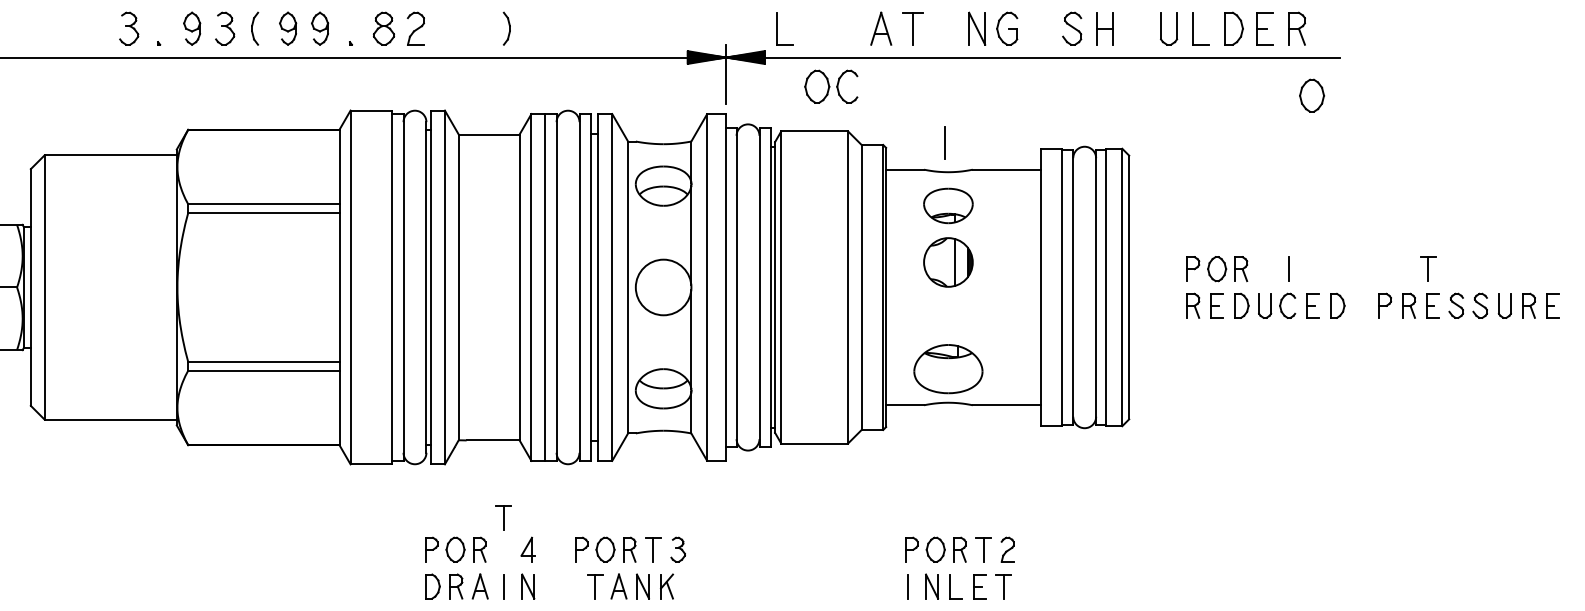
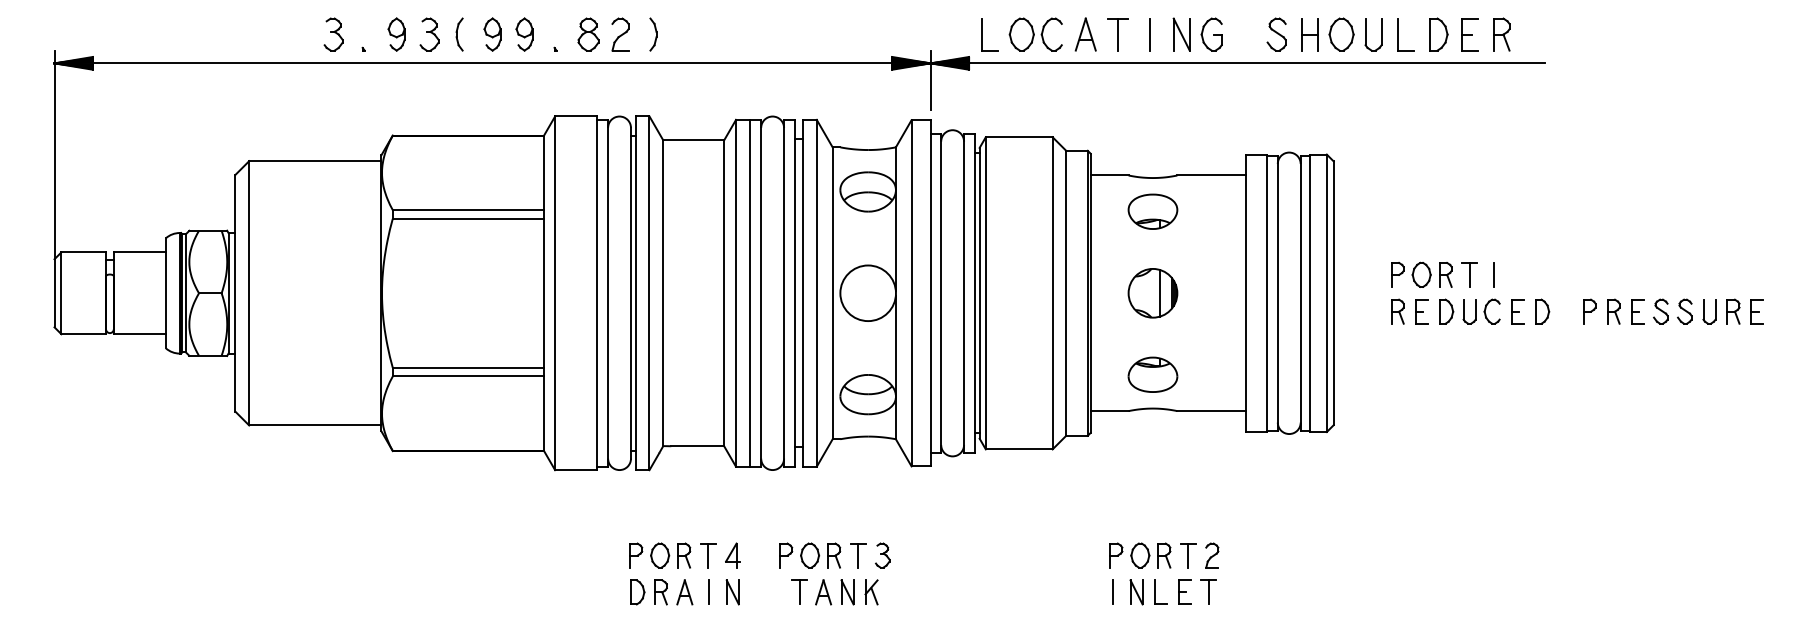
part: (506, 28) -> (653, 34), moved
part: (830, 86) -> (1035, 34), moved
part: (1311, 95) -> (1341, 34), moved
line: (944, 142) -> (1149, 34), moved
part: (947, 262) -> (1152, 293), moved
part: (1427, 268) -> (1469, 274), moved
part: (947, 368) -> (1152, 374), size x0.71
part: (503, 517) -> (708, 555), moved

